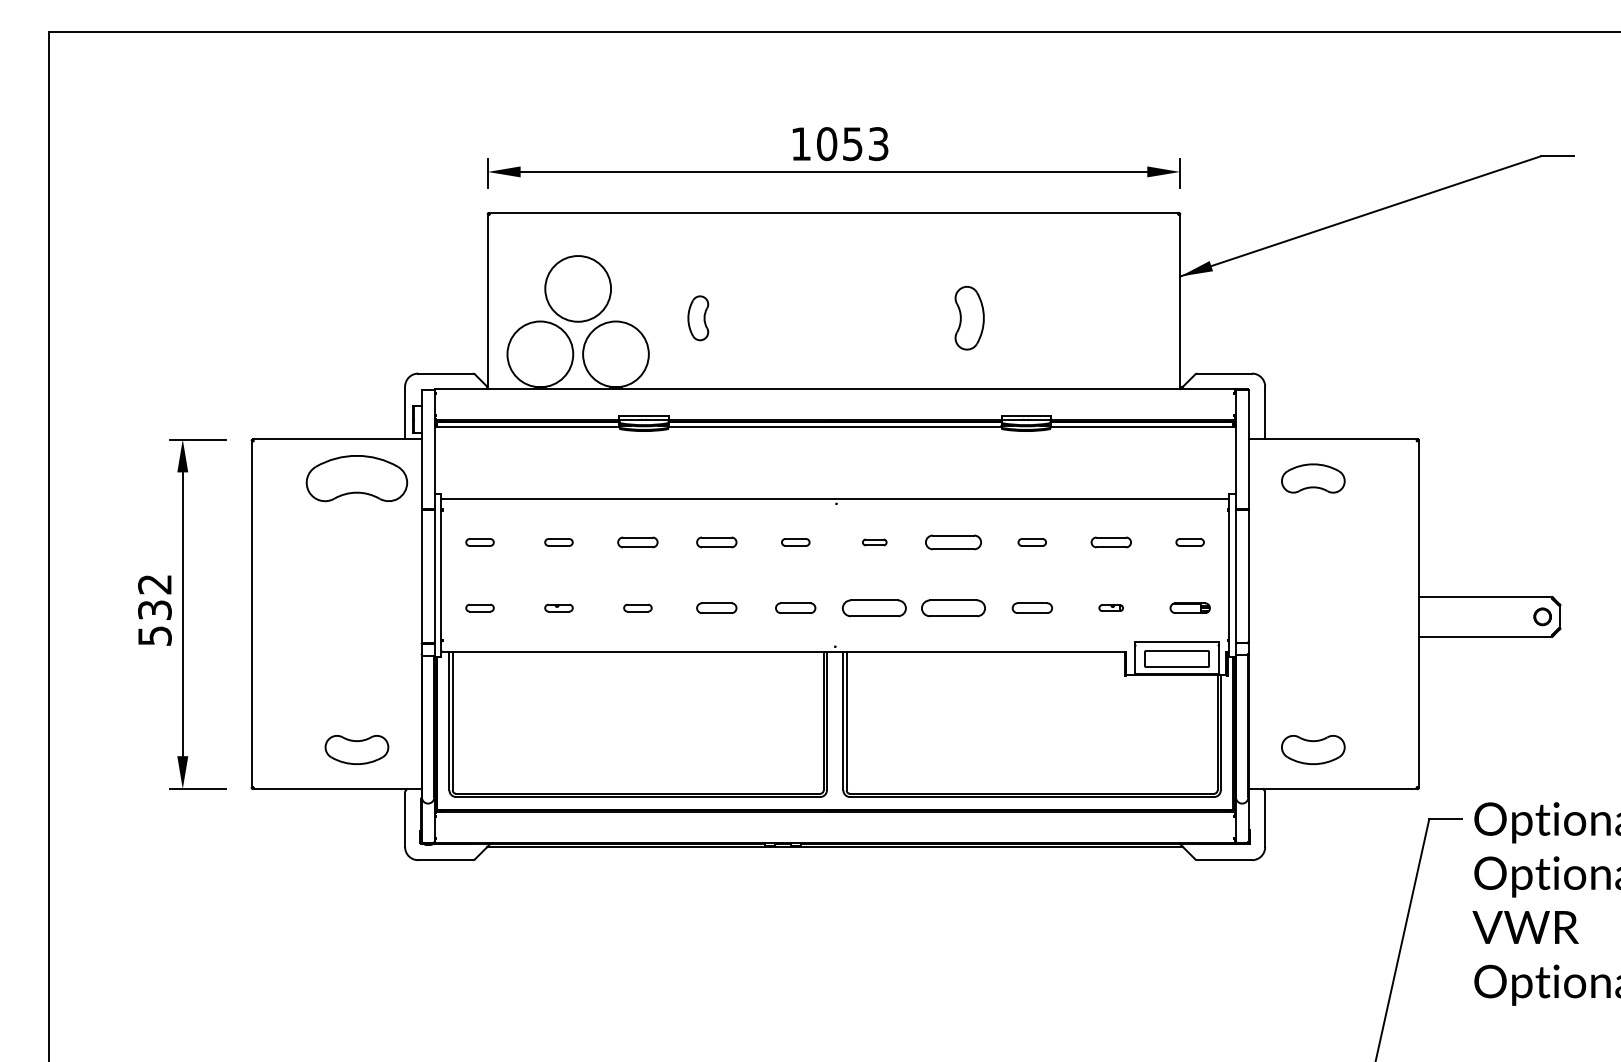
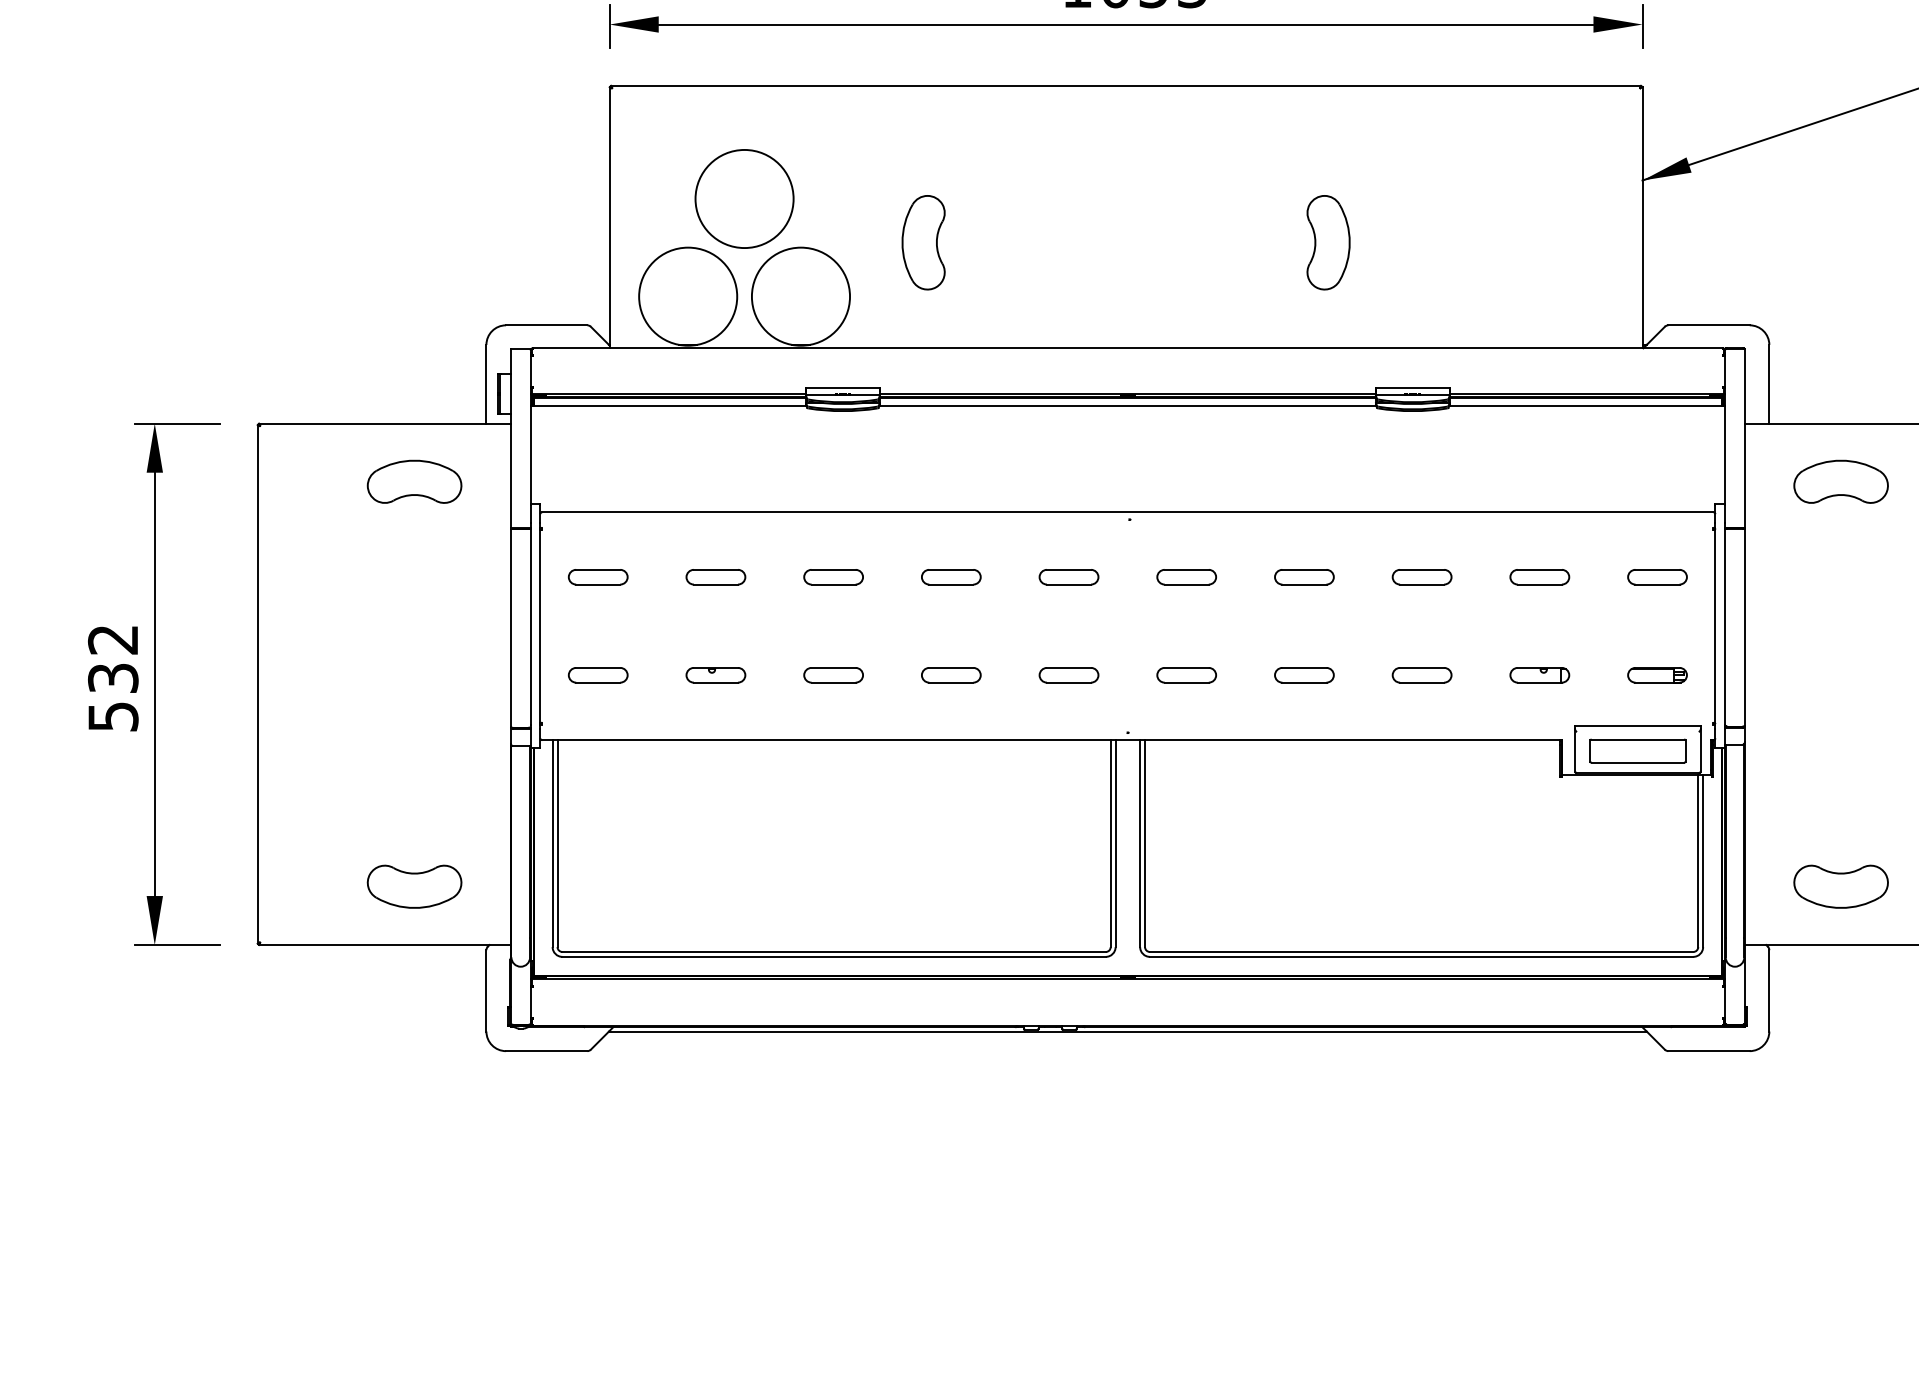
part: (698, 318) -> (924, 243), size x1.43
part: (356, 478) -> (413, 481), size x0.62
part: (479, 542) -> (597, 577), size x1.43
part: (558, 542) -> (715, 577), size x1.43
part: (795, 542) -> (1068, 577), size x1.43
part: (874, 542) -> (1186, 577), size x1.67
part: (953, 542) -> (1304, 577), size x0.71
part: (1031, 542) -> (1420, 577), size x1.43
part: (1189, 542) -> (1656, 577), size x1.43
part: (479, 607) -> (597, 674), size x1.43
part: (558, 607) -> (715, 674), size x1.43
part: (637, 607) -> (833, 674), size x1.43
part: (874, 607) -> (1186, 674), size x0.62
part: (953, 607) -> (1304, 674), size x0.62
part: (1110, 607) -> (1538, 674), size x1.67

